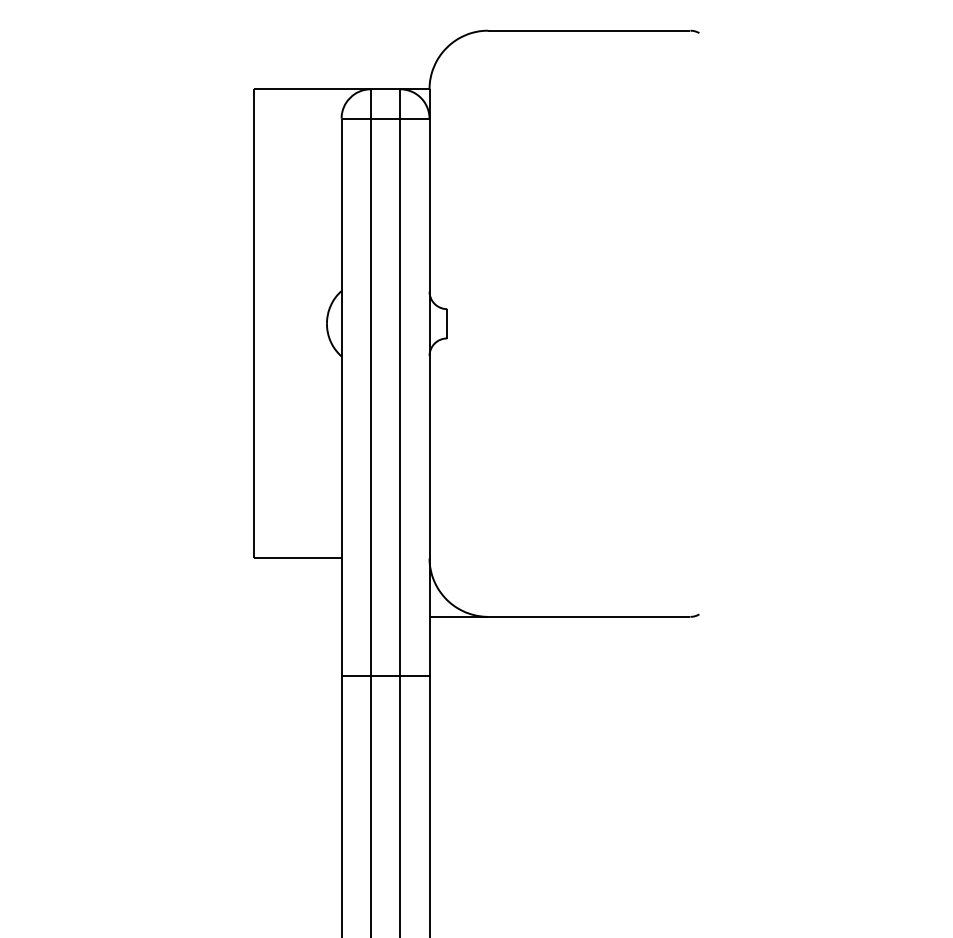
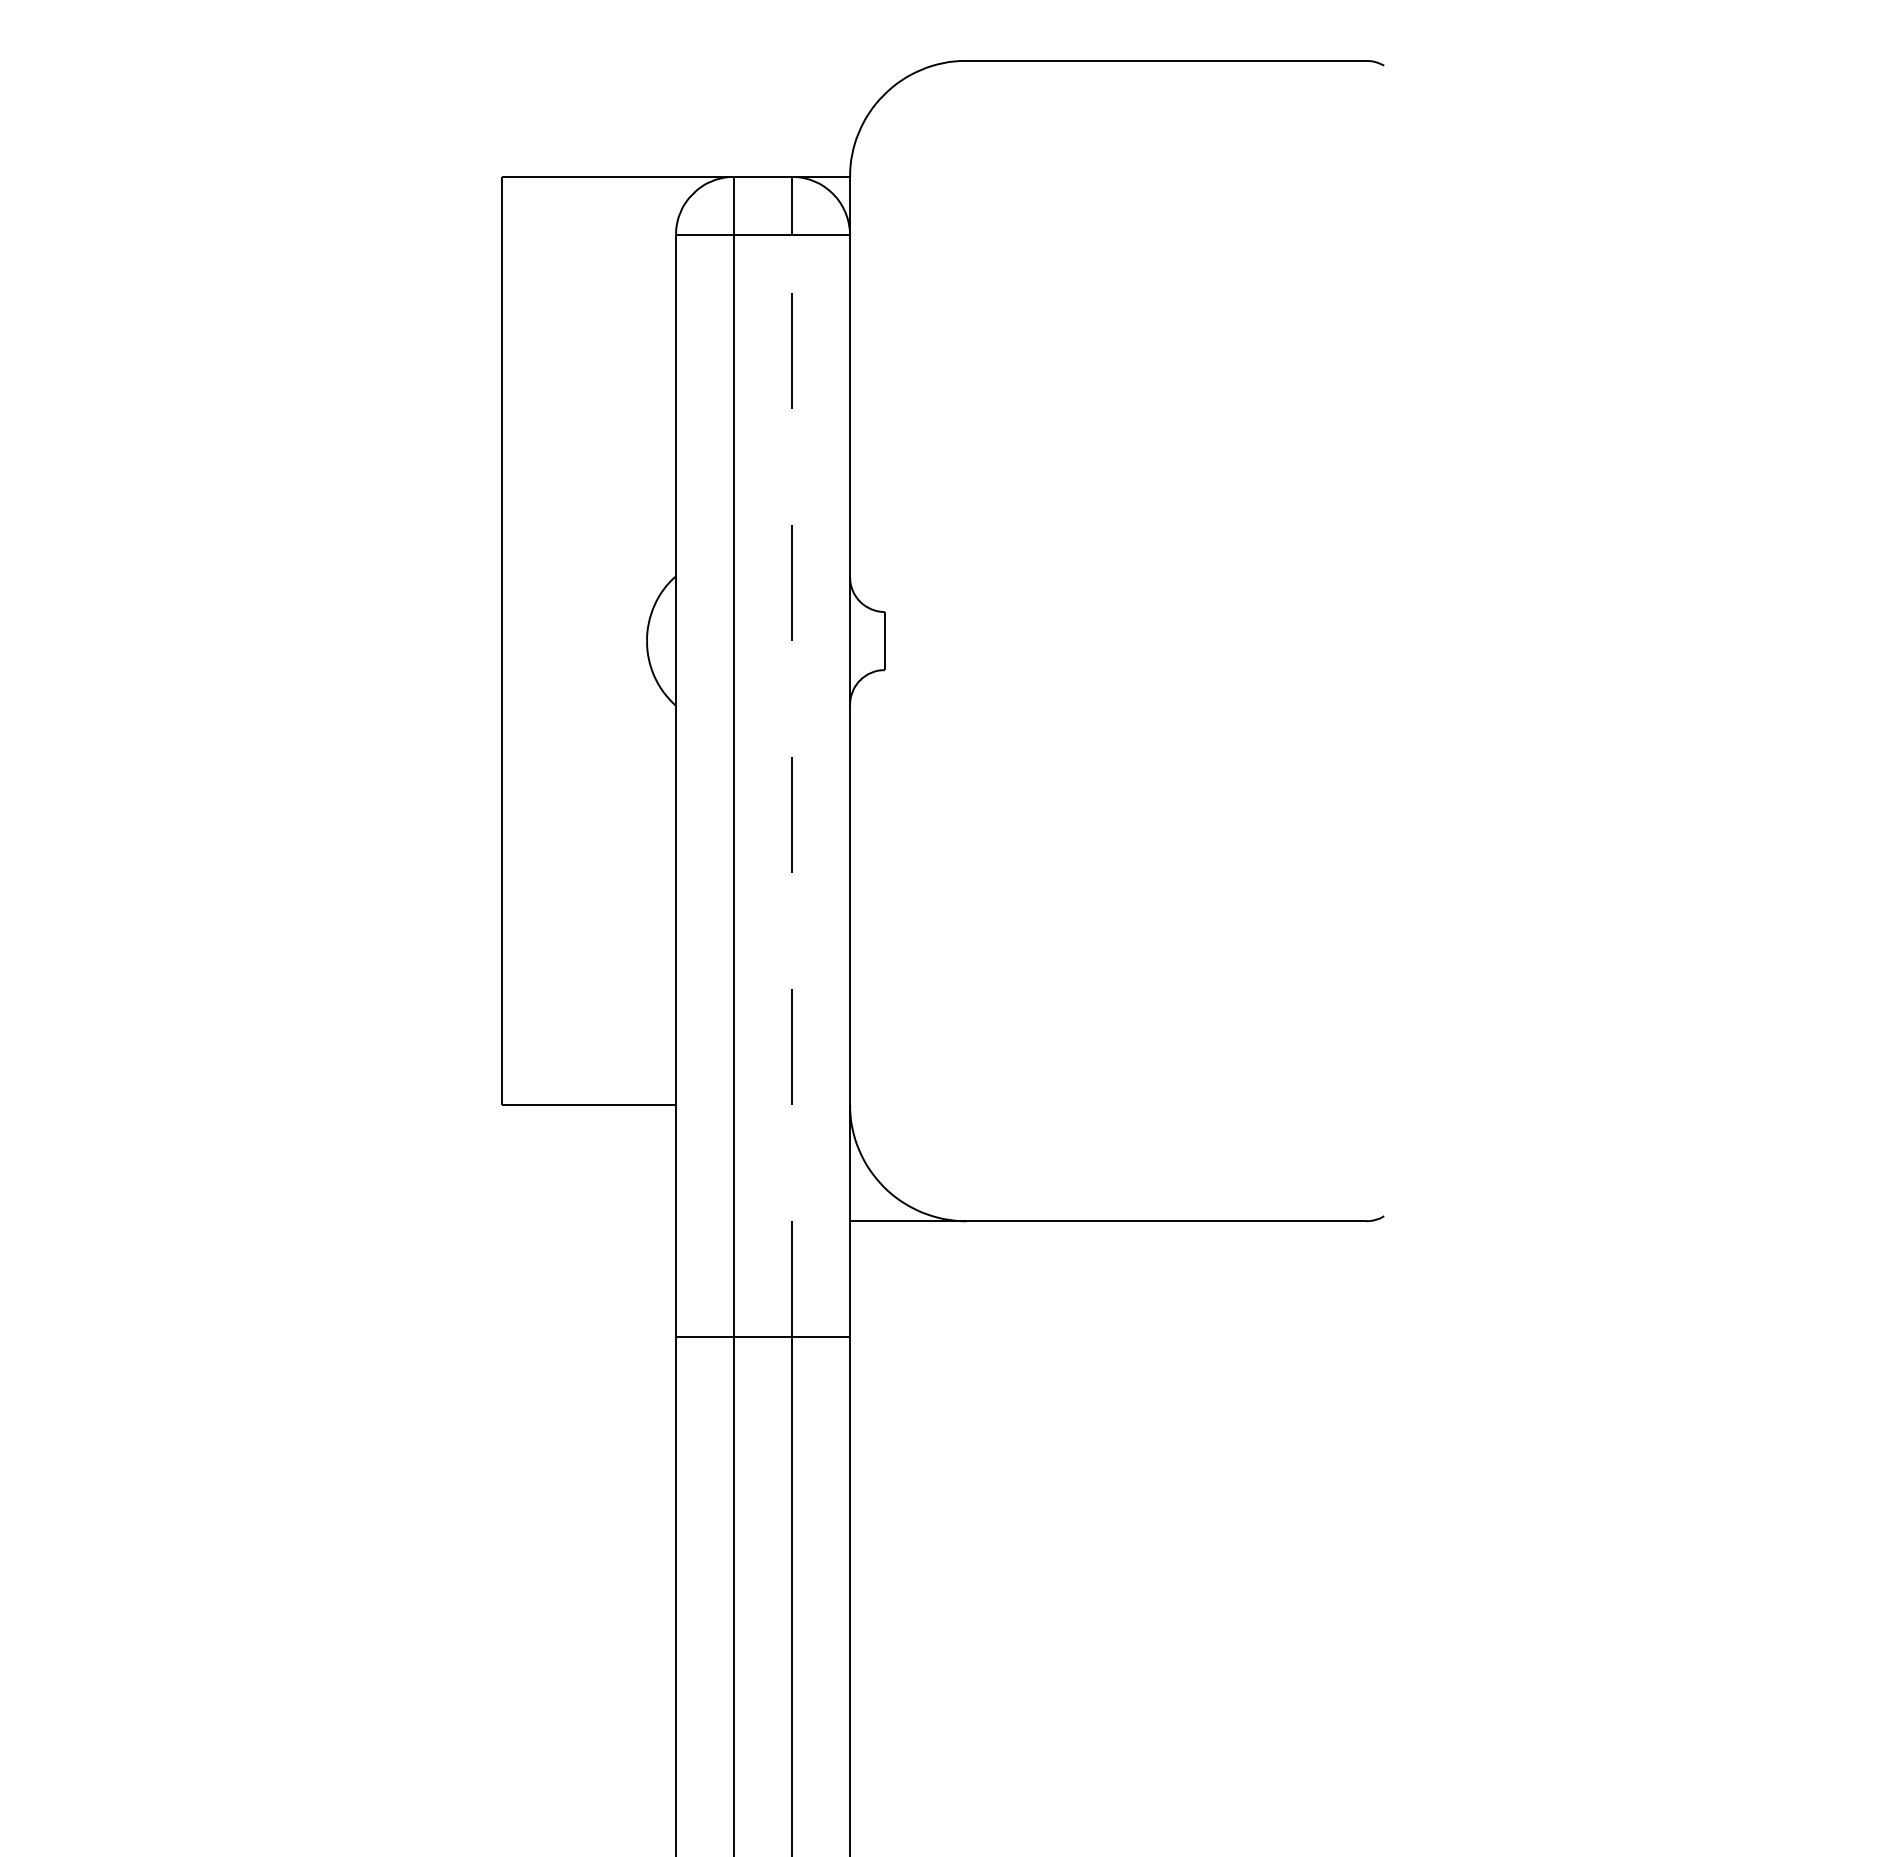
line: (400, 396) -> (792, 784), solid -> dashed

